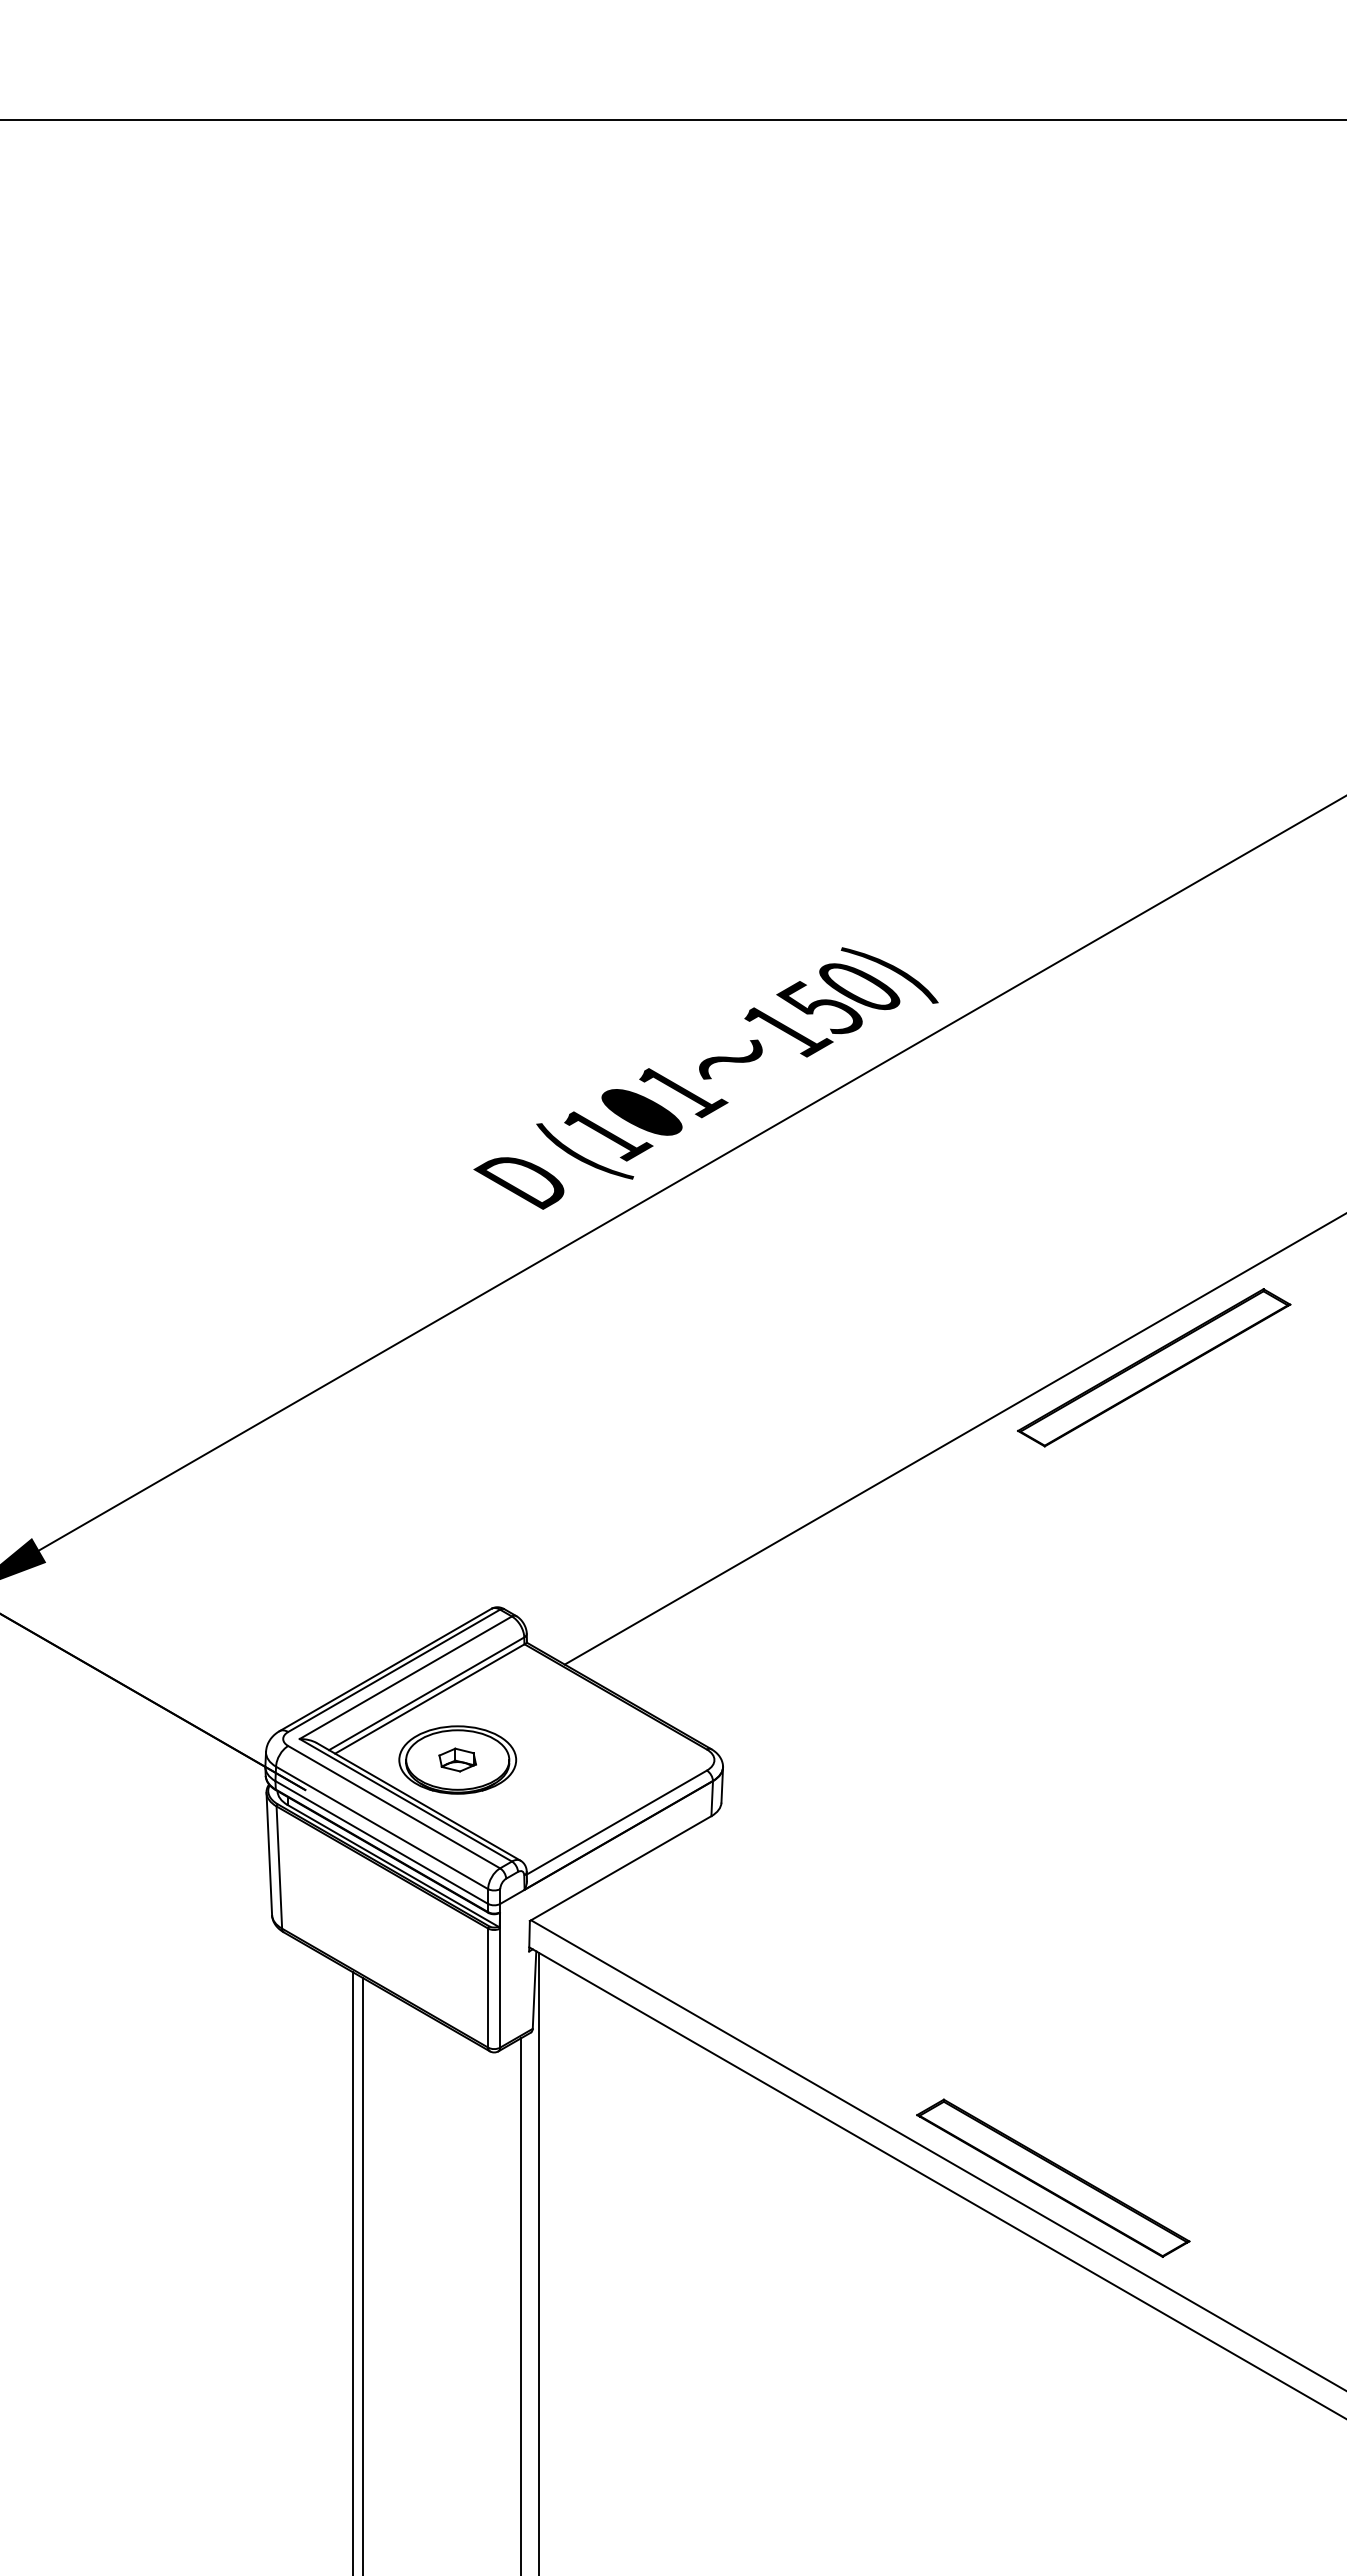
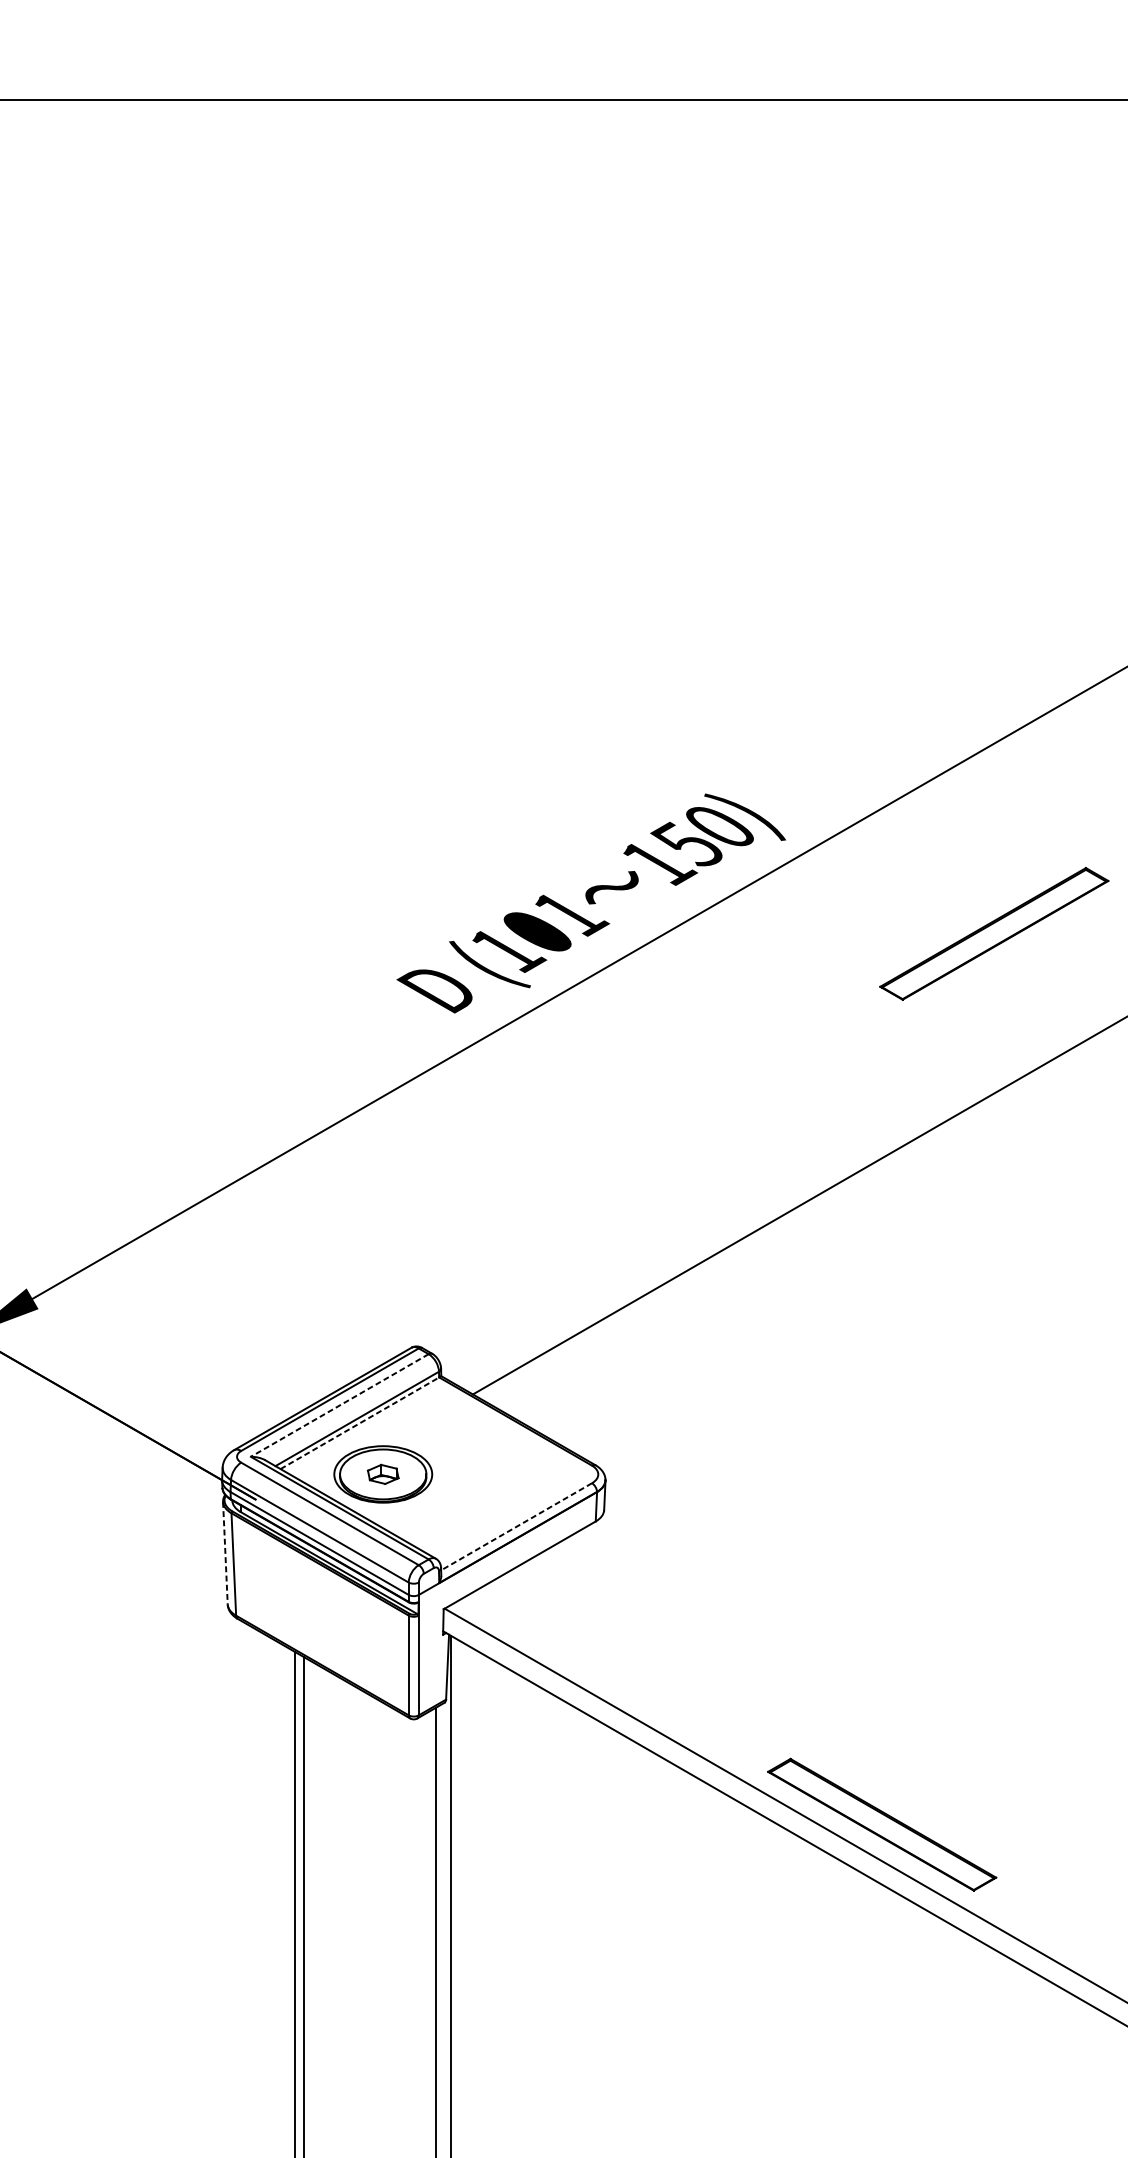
part: (1154, 1367) -> (994, 933), moved
line: (405, 1677) -> (339, 1405), solid -> dashed
line: (430, 1698) -> (360, 1422), solid -> dashed
line: (616, 1822) -> (516, 1526), solid -> dashed
line: (269, 1854) -> (225, 1553), solid -> dashed

